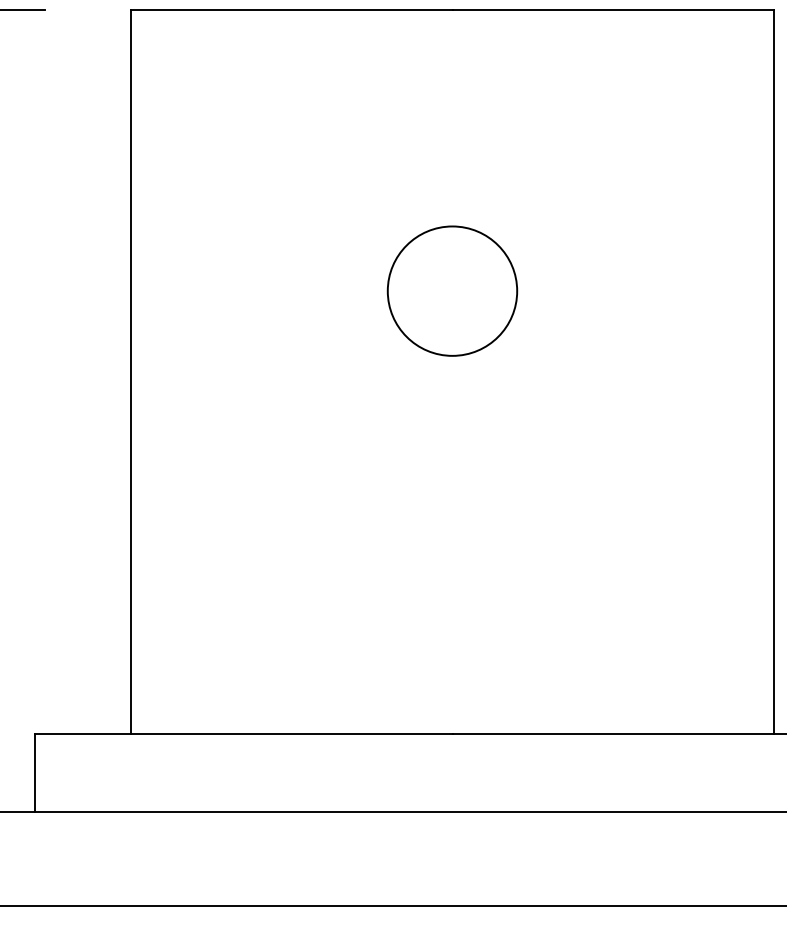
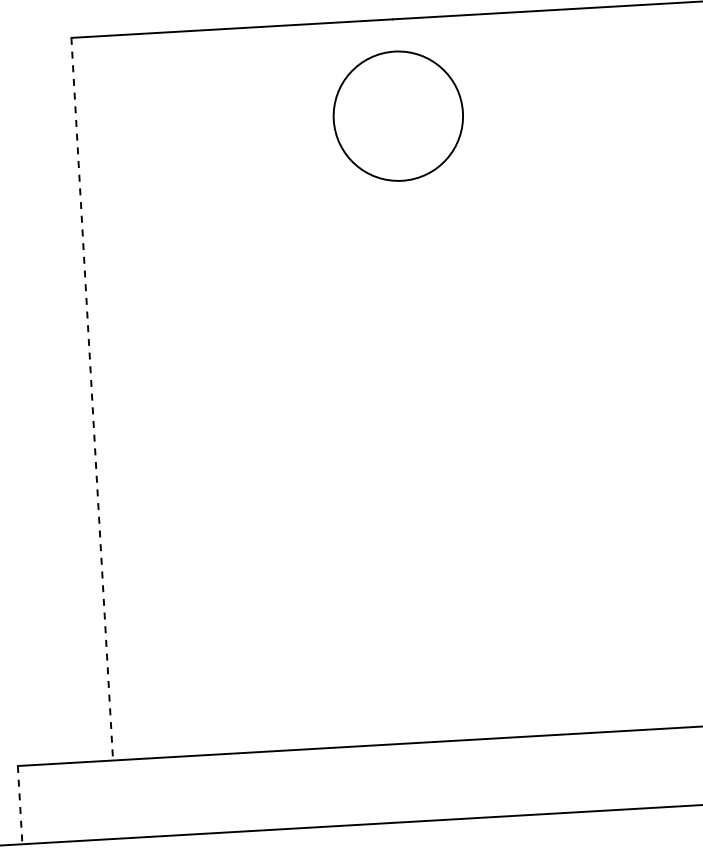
circle: (452, 290) -> (398, 115), moved
line: (130, 372) -> (92, 399), solid -> dashed
line: (35, 773) -> (20, 805), solid -> dashed

